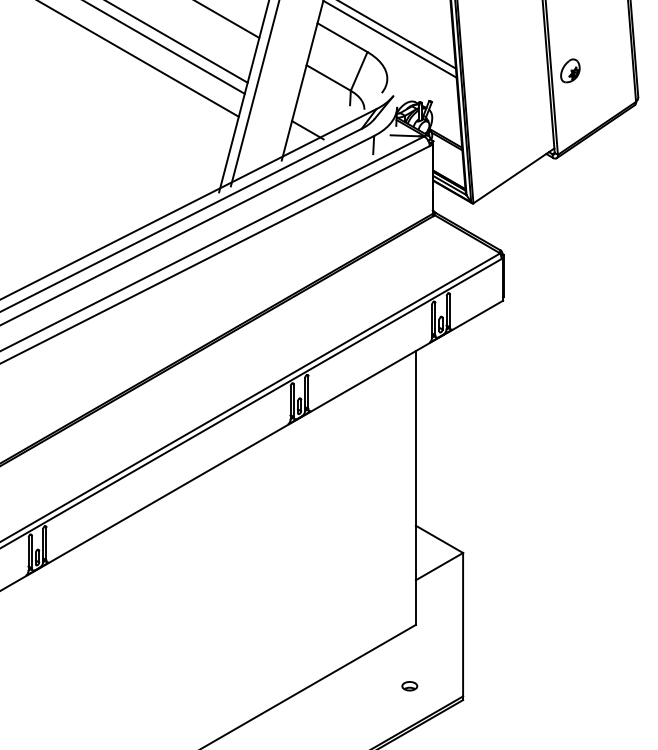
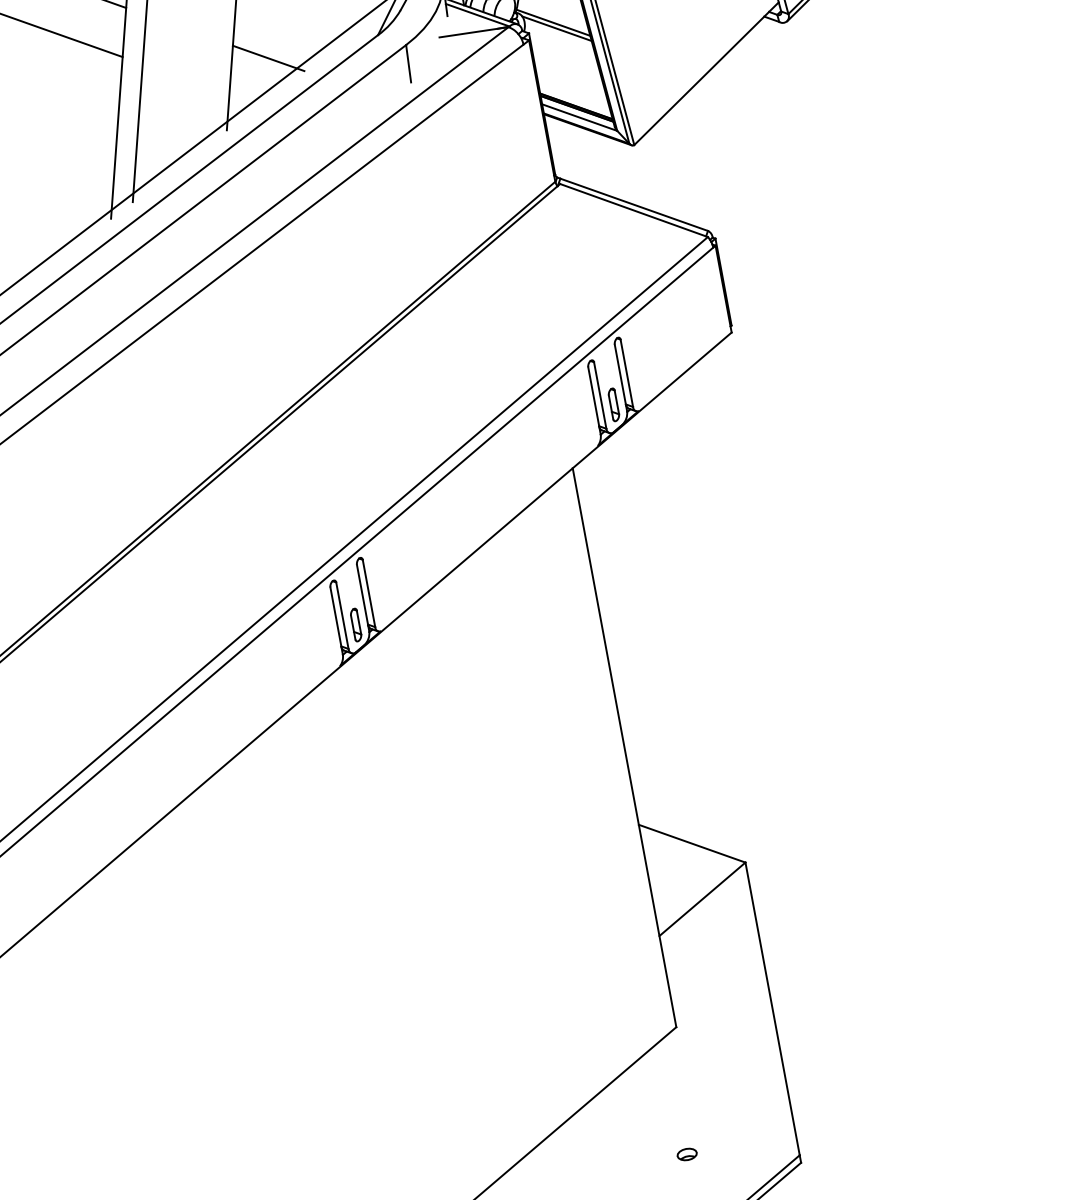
part: (409, 685) -> (686, 1153), size x0.62

